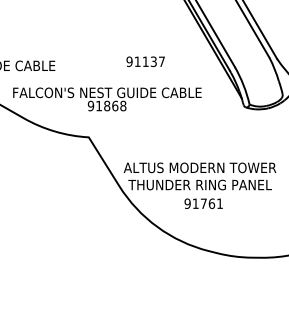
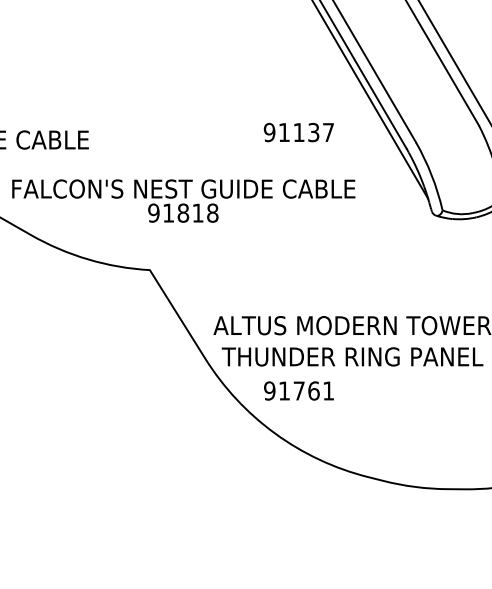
text: (145, 61) -> (298, 132), moved
text: (115, 105) -> (198, 212), 91868 -> 91818
text: (203, 203) -> (298, 390), moved

